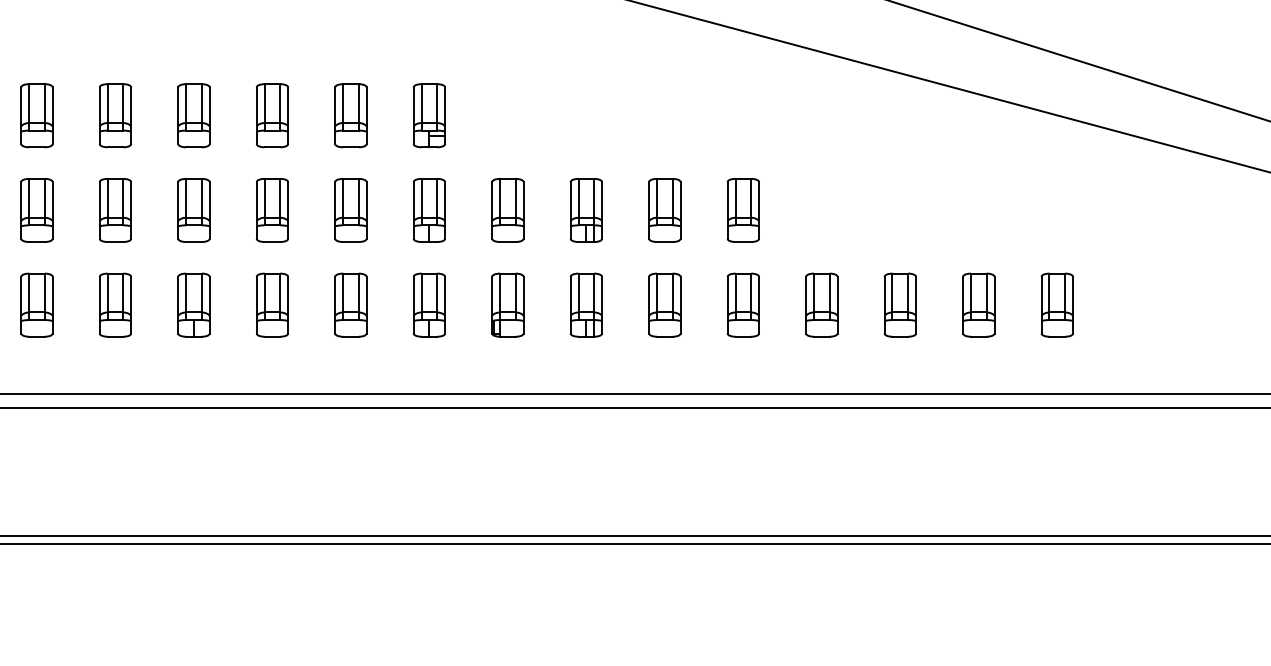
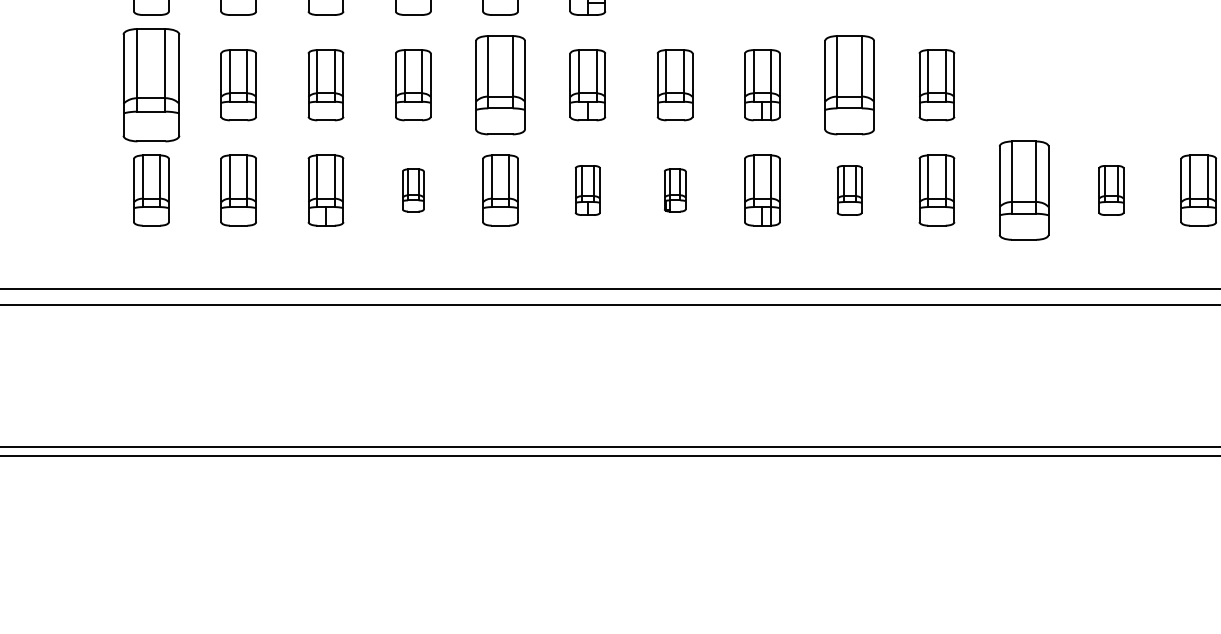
part: (36, 210) -> (150, 85), size x1.6
part: (350, 210) -> (500, 85), size x1.4
part: (664, 210) -> (849, 85), size x1.4
part: (272, 304) -> (413, 189), size x0.6
part: (429, 304) -> (587, 189), size x0.7
part: (507, 304) -> (674, 189), size x0.6
part: (664, 304) -> (849, 189), size x0.7
part: (821, 304) -> (1023, 189), size x1.4
part: (899, 304) -> (1110, 189), size x0.7

